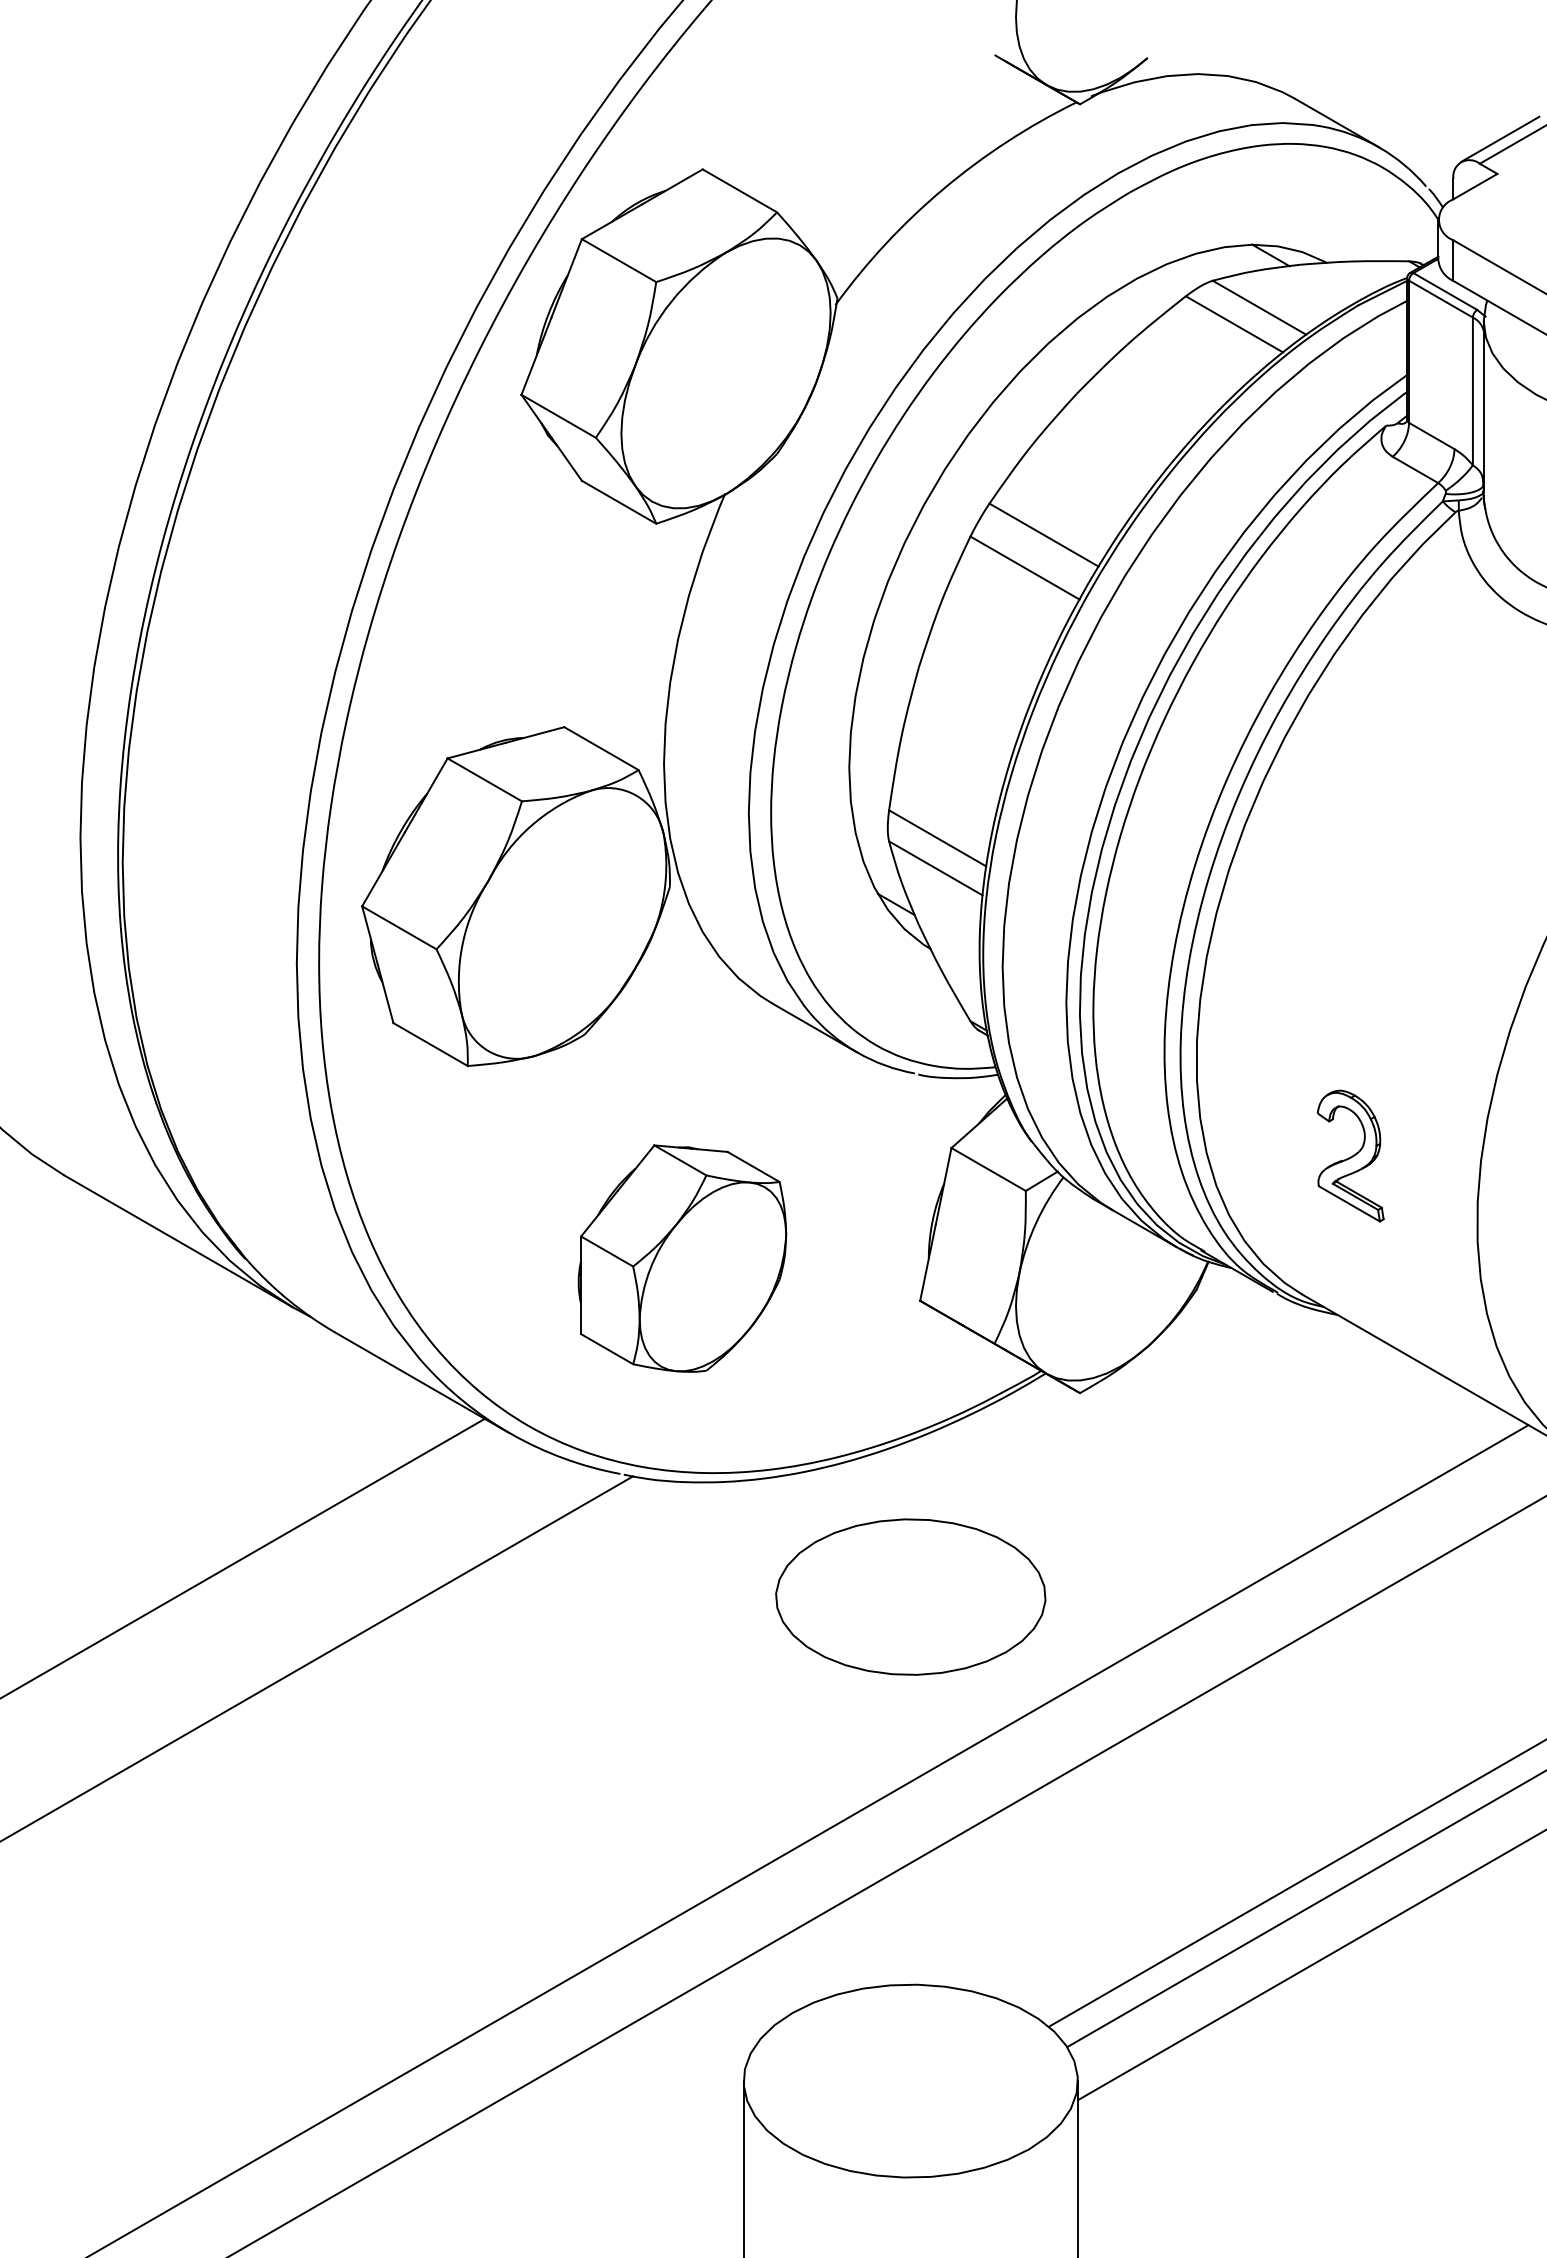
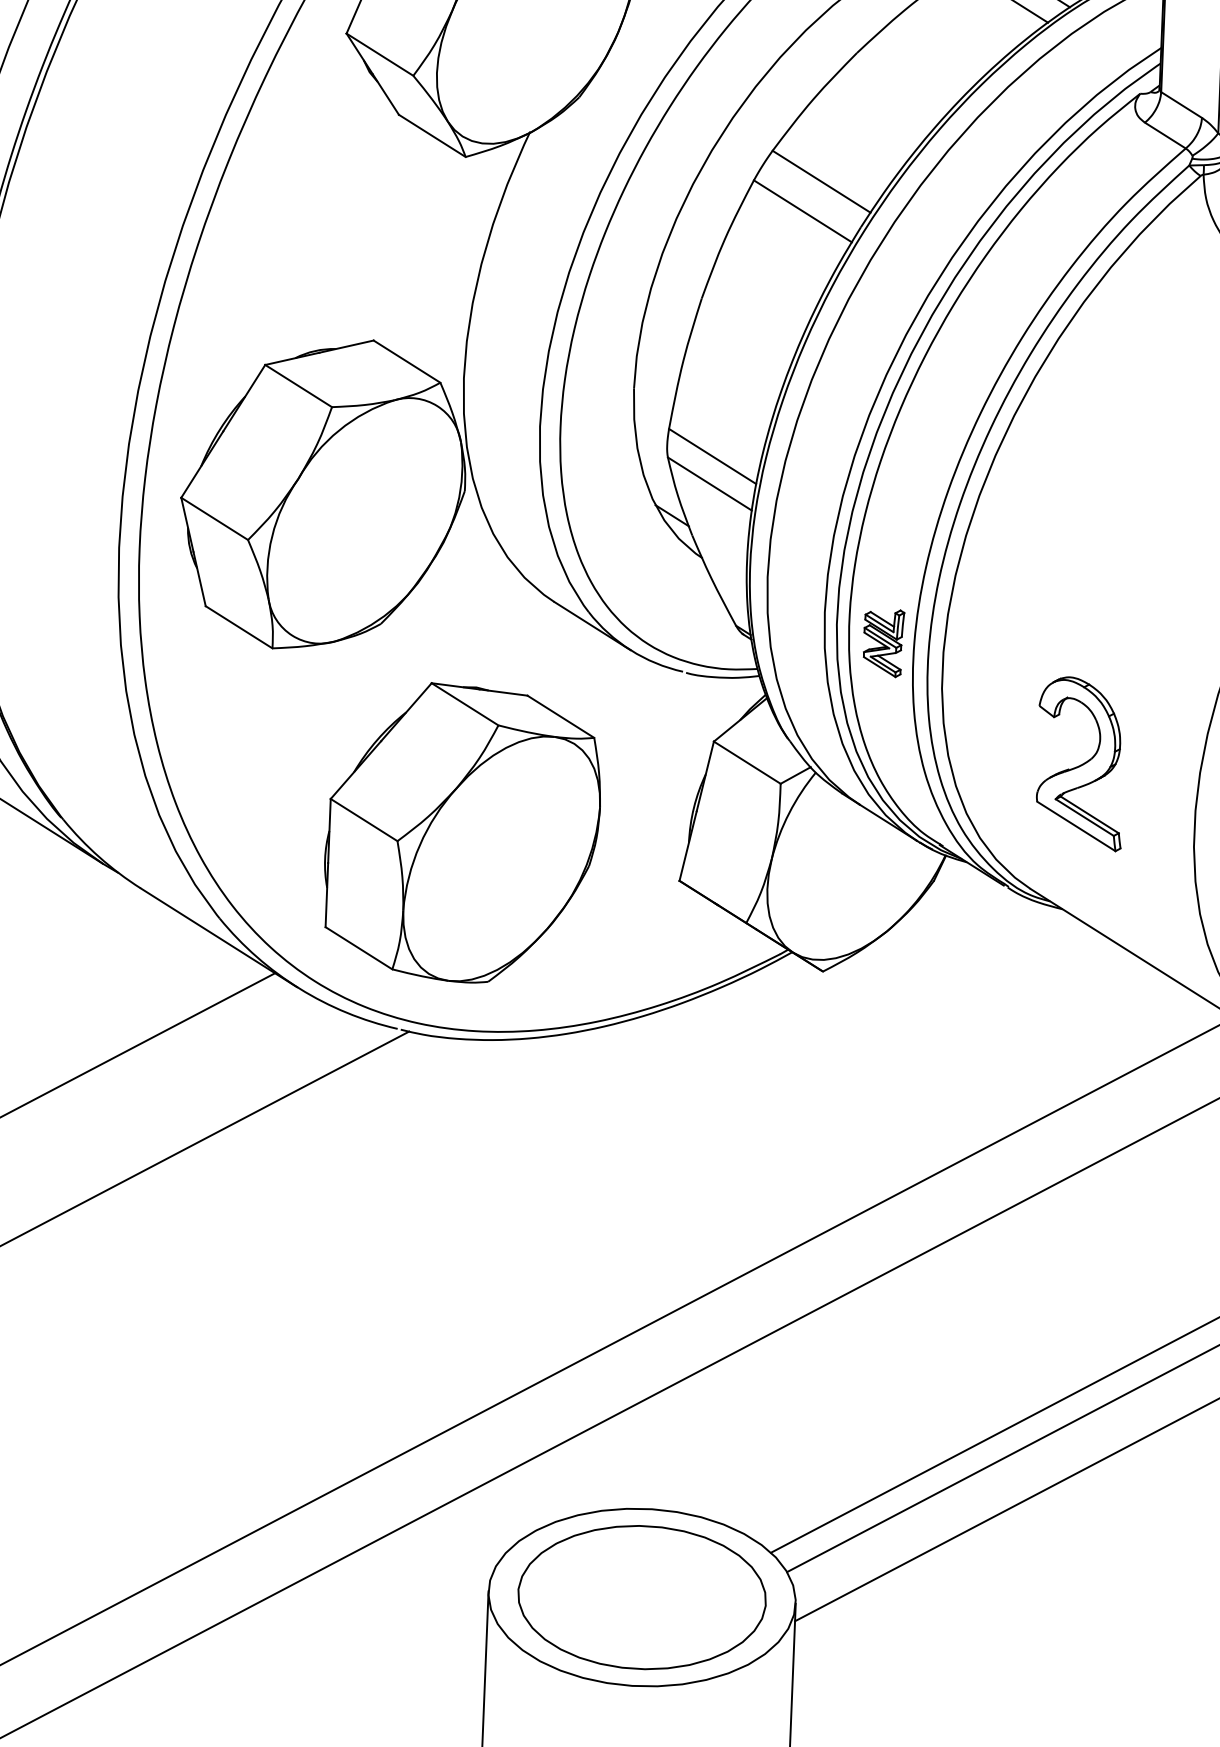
part: (1131, 1033) -> (883, 642), added
part: (1350, 1155) -> (1080, 763), size x1.43
part: (682, 1258) -> (462, 833), size x1.43
part: (910, 1596) -> (641, 1596), moved

